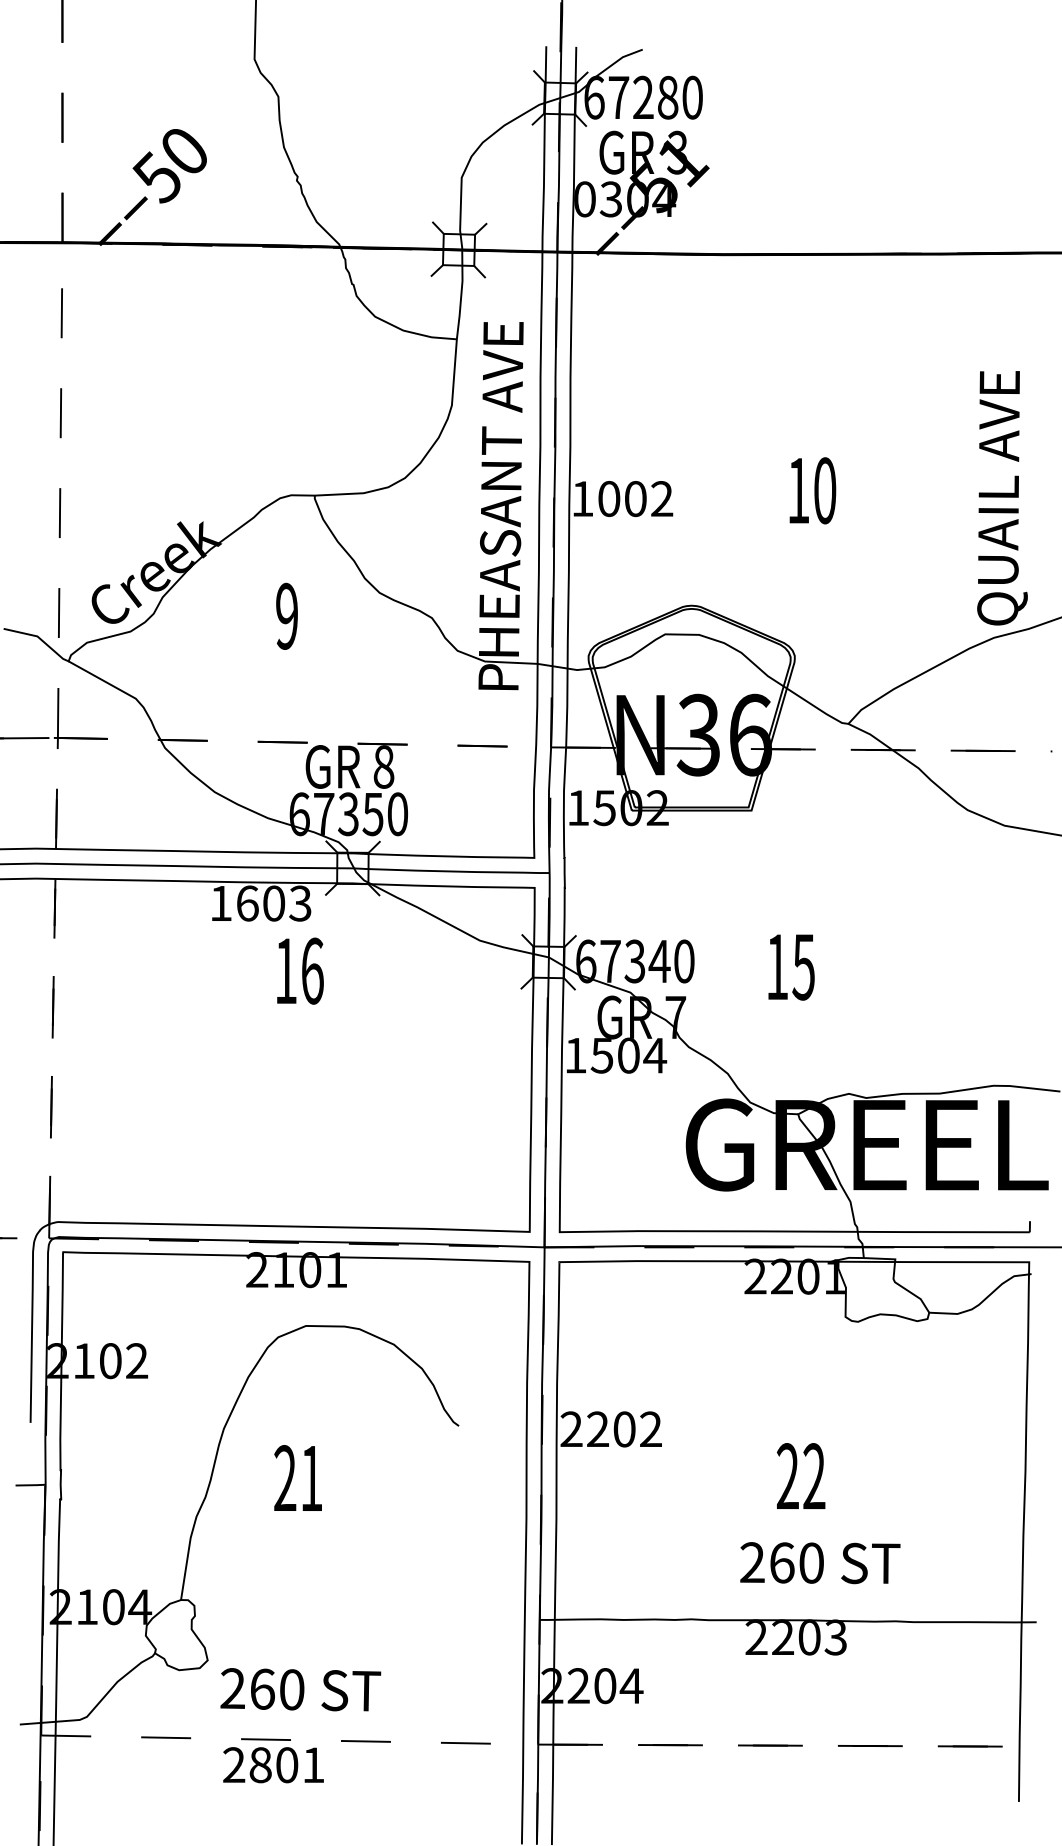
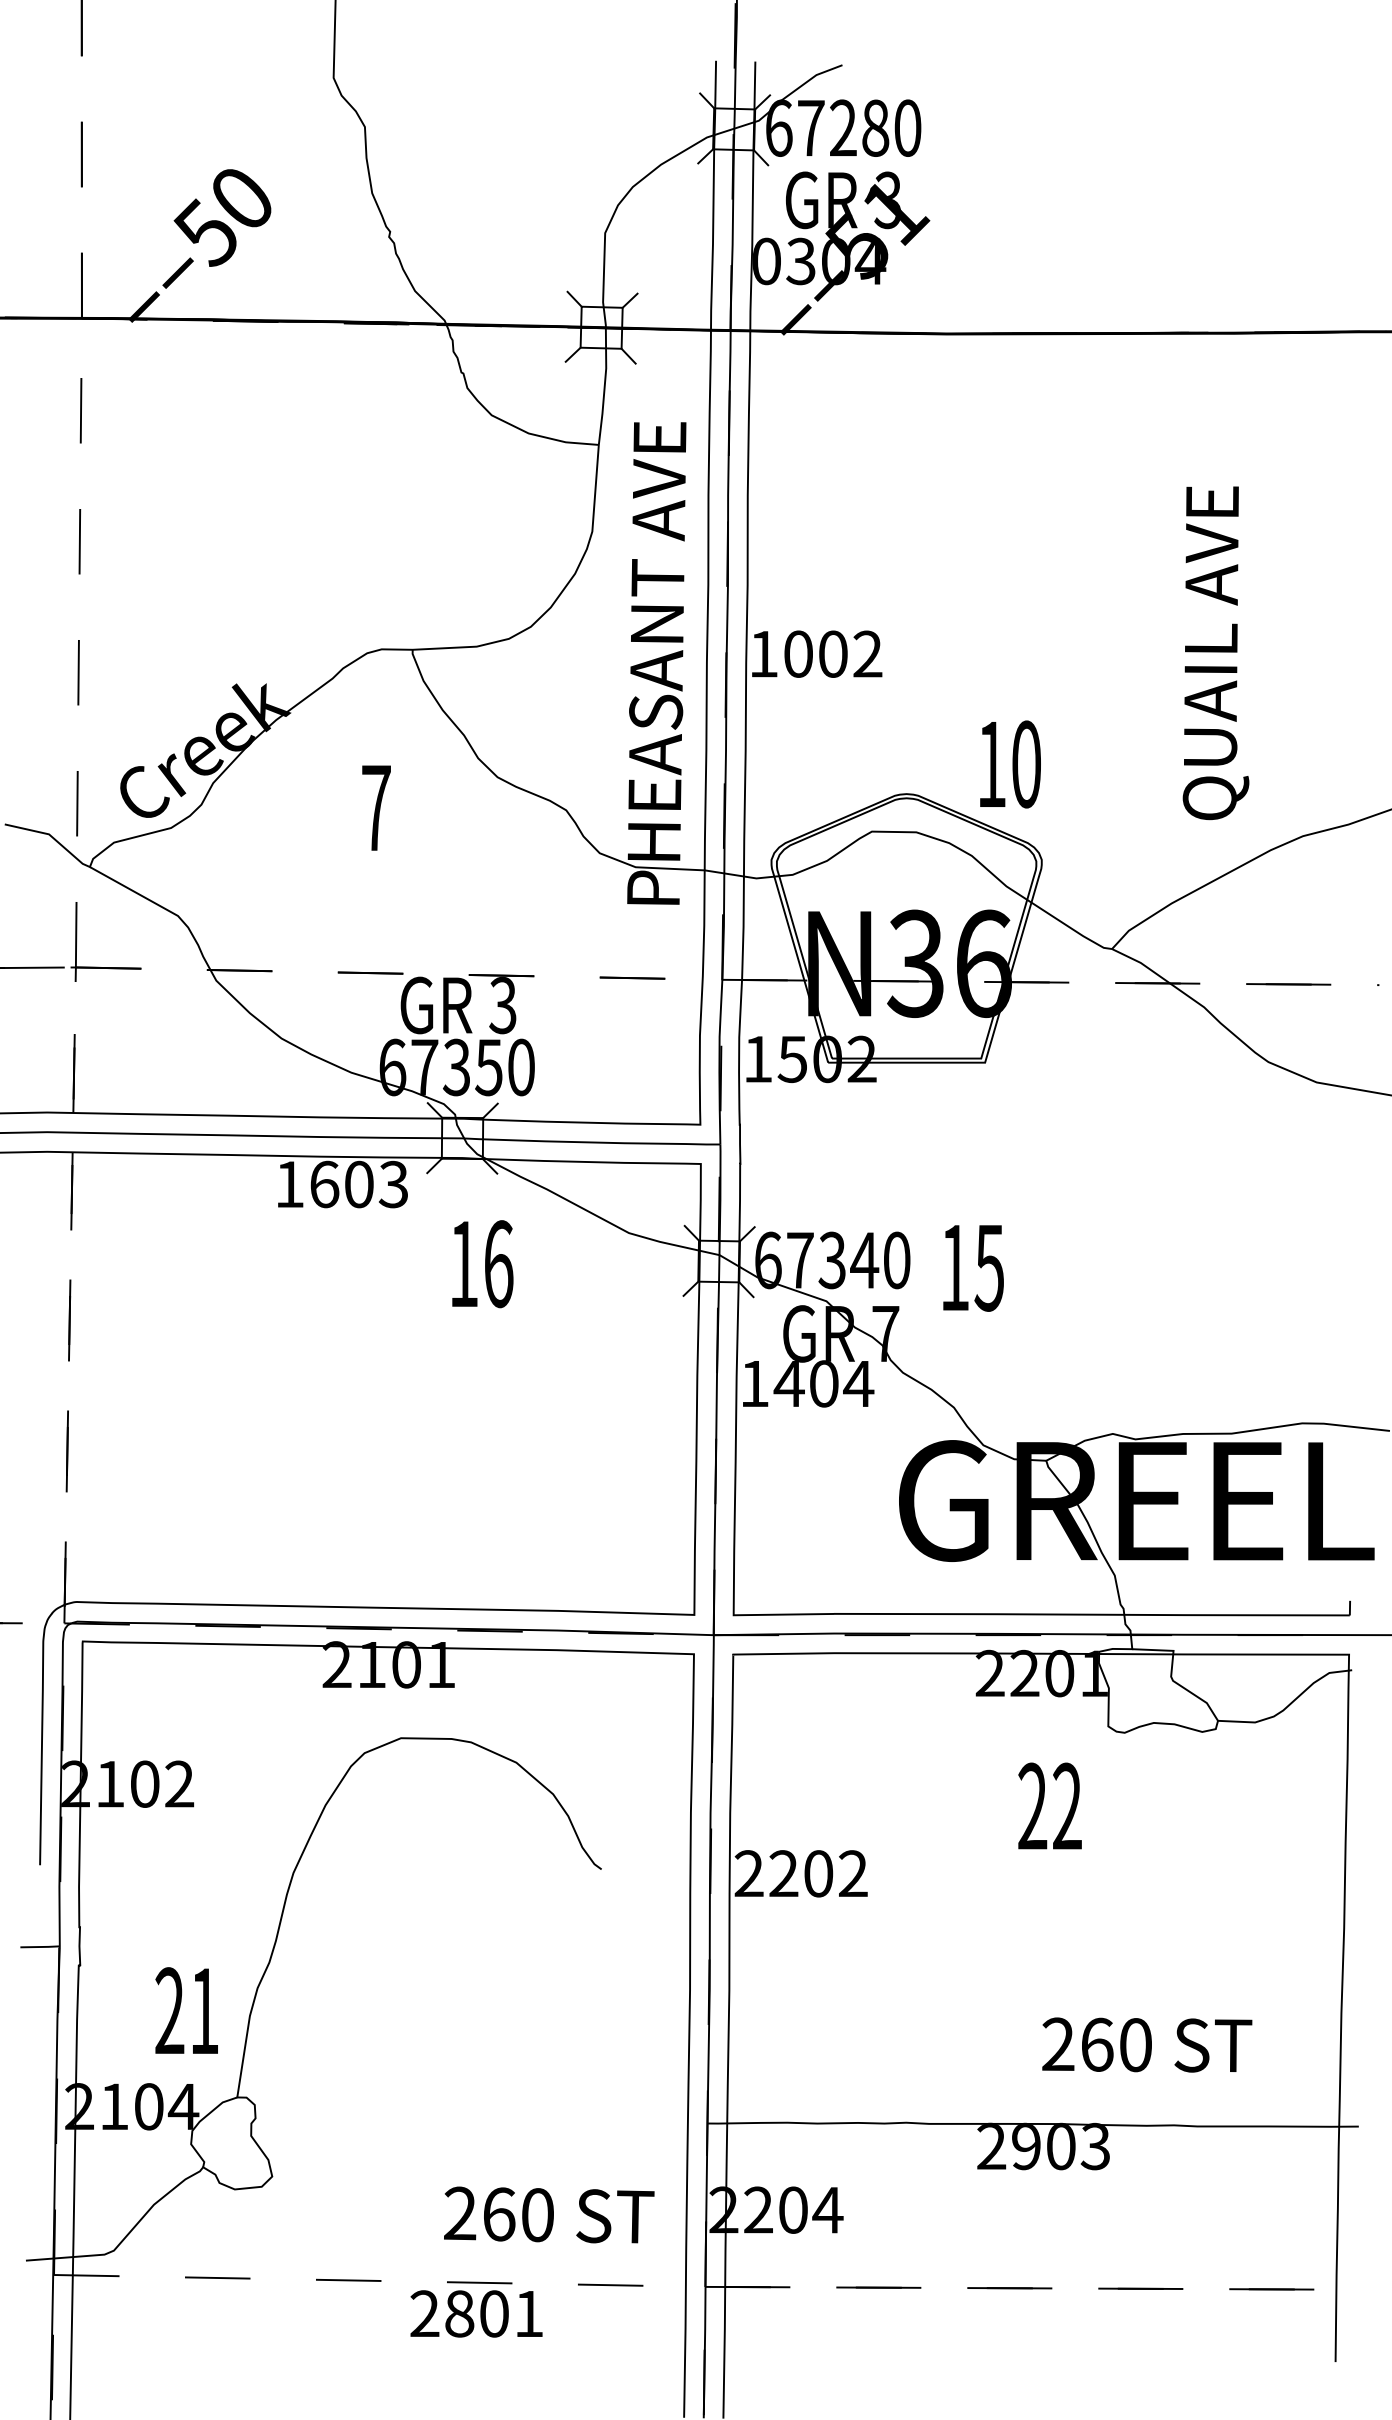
text: (812, 490) -> (1010, 764), moved
text: (1002, 498) -> (1215, 653), moved
text: (287, 616) -> (376, 808), 9 -> 7
text: (383, 766) -> (502, 1005), 8 -> 3
text: (791, 967) -> (973, 1268), moved
text: (300, 971) -> (482, 1264), moved
text: (601, 1056) -> (788, 1384), 1504 -> 1404
text: (800, 1475) -> (1049, 1805), moved
text: (297, 1478) -> (186, 2010), moved
text: (820, 1562) -> (1147, 2044), moved
text: (783, 1638) -> (1026, 2147), 2203 -> 2903
text: (300, 1689) -> (549, 2214), moved
text: (273, 1764) -> (476, 2313), moved

